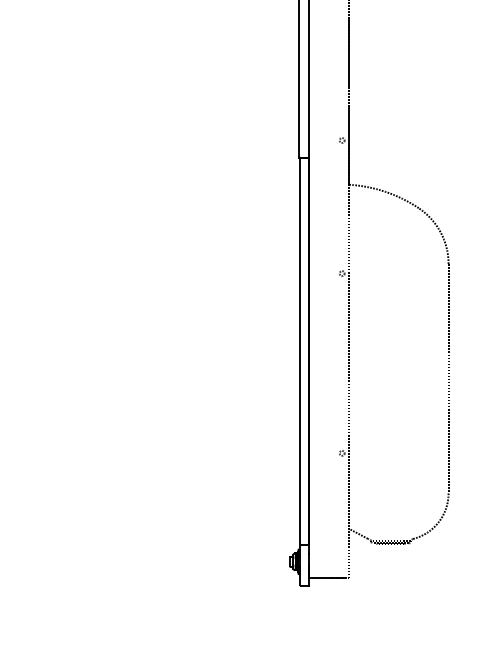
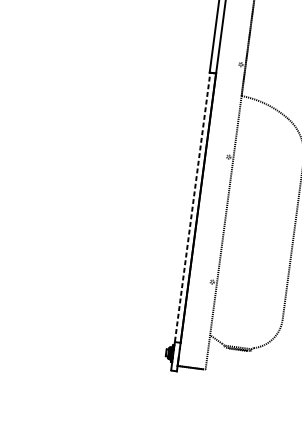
line: (300, 350) -> (192, 206), solid -> dashed

